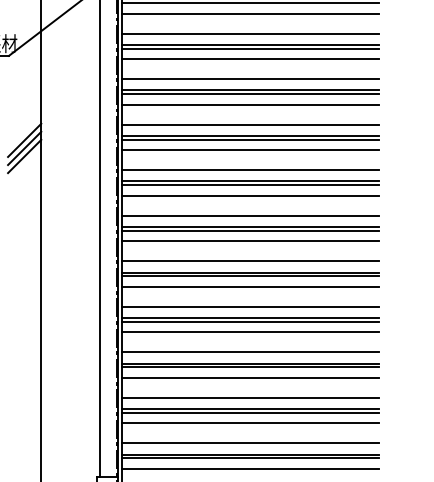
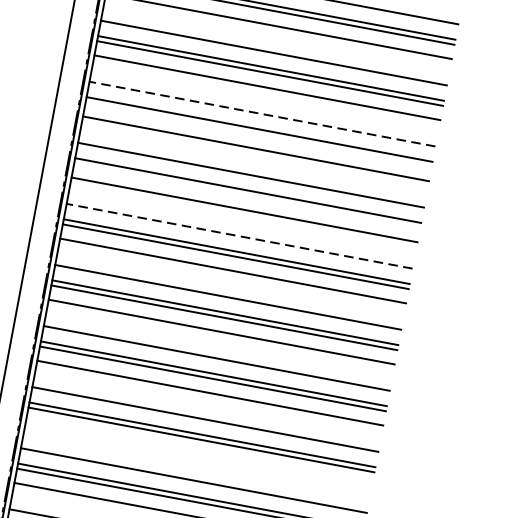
line: (250, 124) -> (262, 114), solid -> dashed
line: (250, 139) -> (258, 134), removed
line: (250, 185) -> (247, 195), removed
line: (250, 215) -> (239, 236), solid -> dashed
line: (250, 377) -> (198, 453), removed

